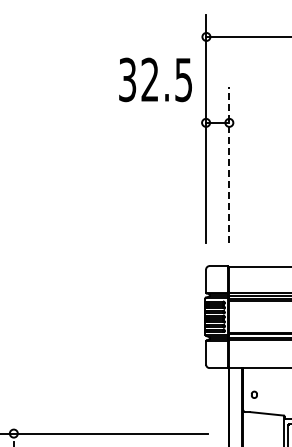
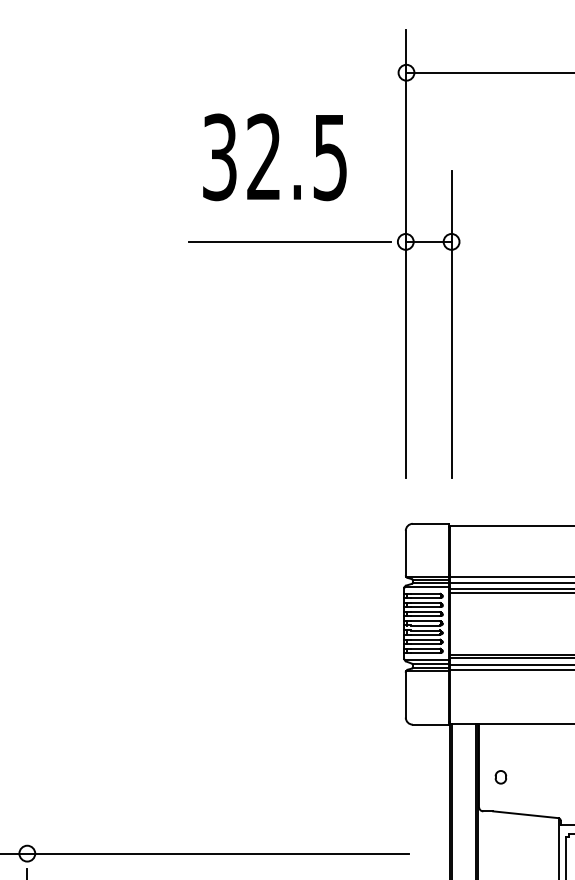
text: (155, 79) -> (274, 156), moved
line: (146, 122) -> (288, 241), added
line: (229, 164) -> (451, 323), dashed -> solid

